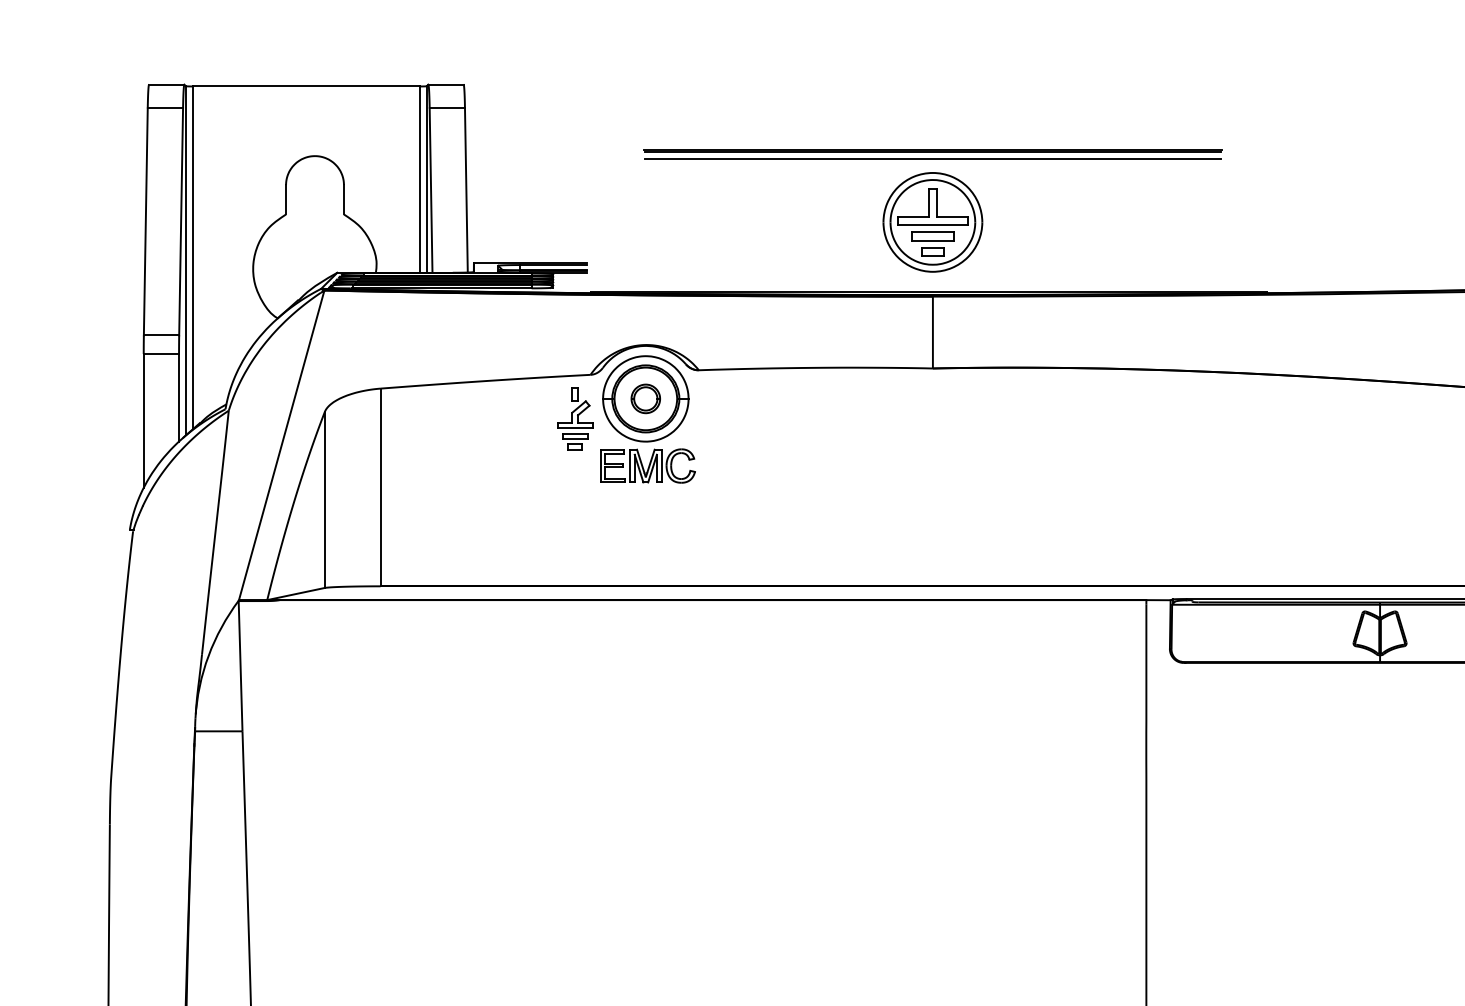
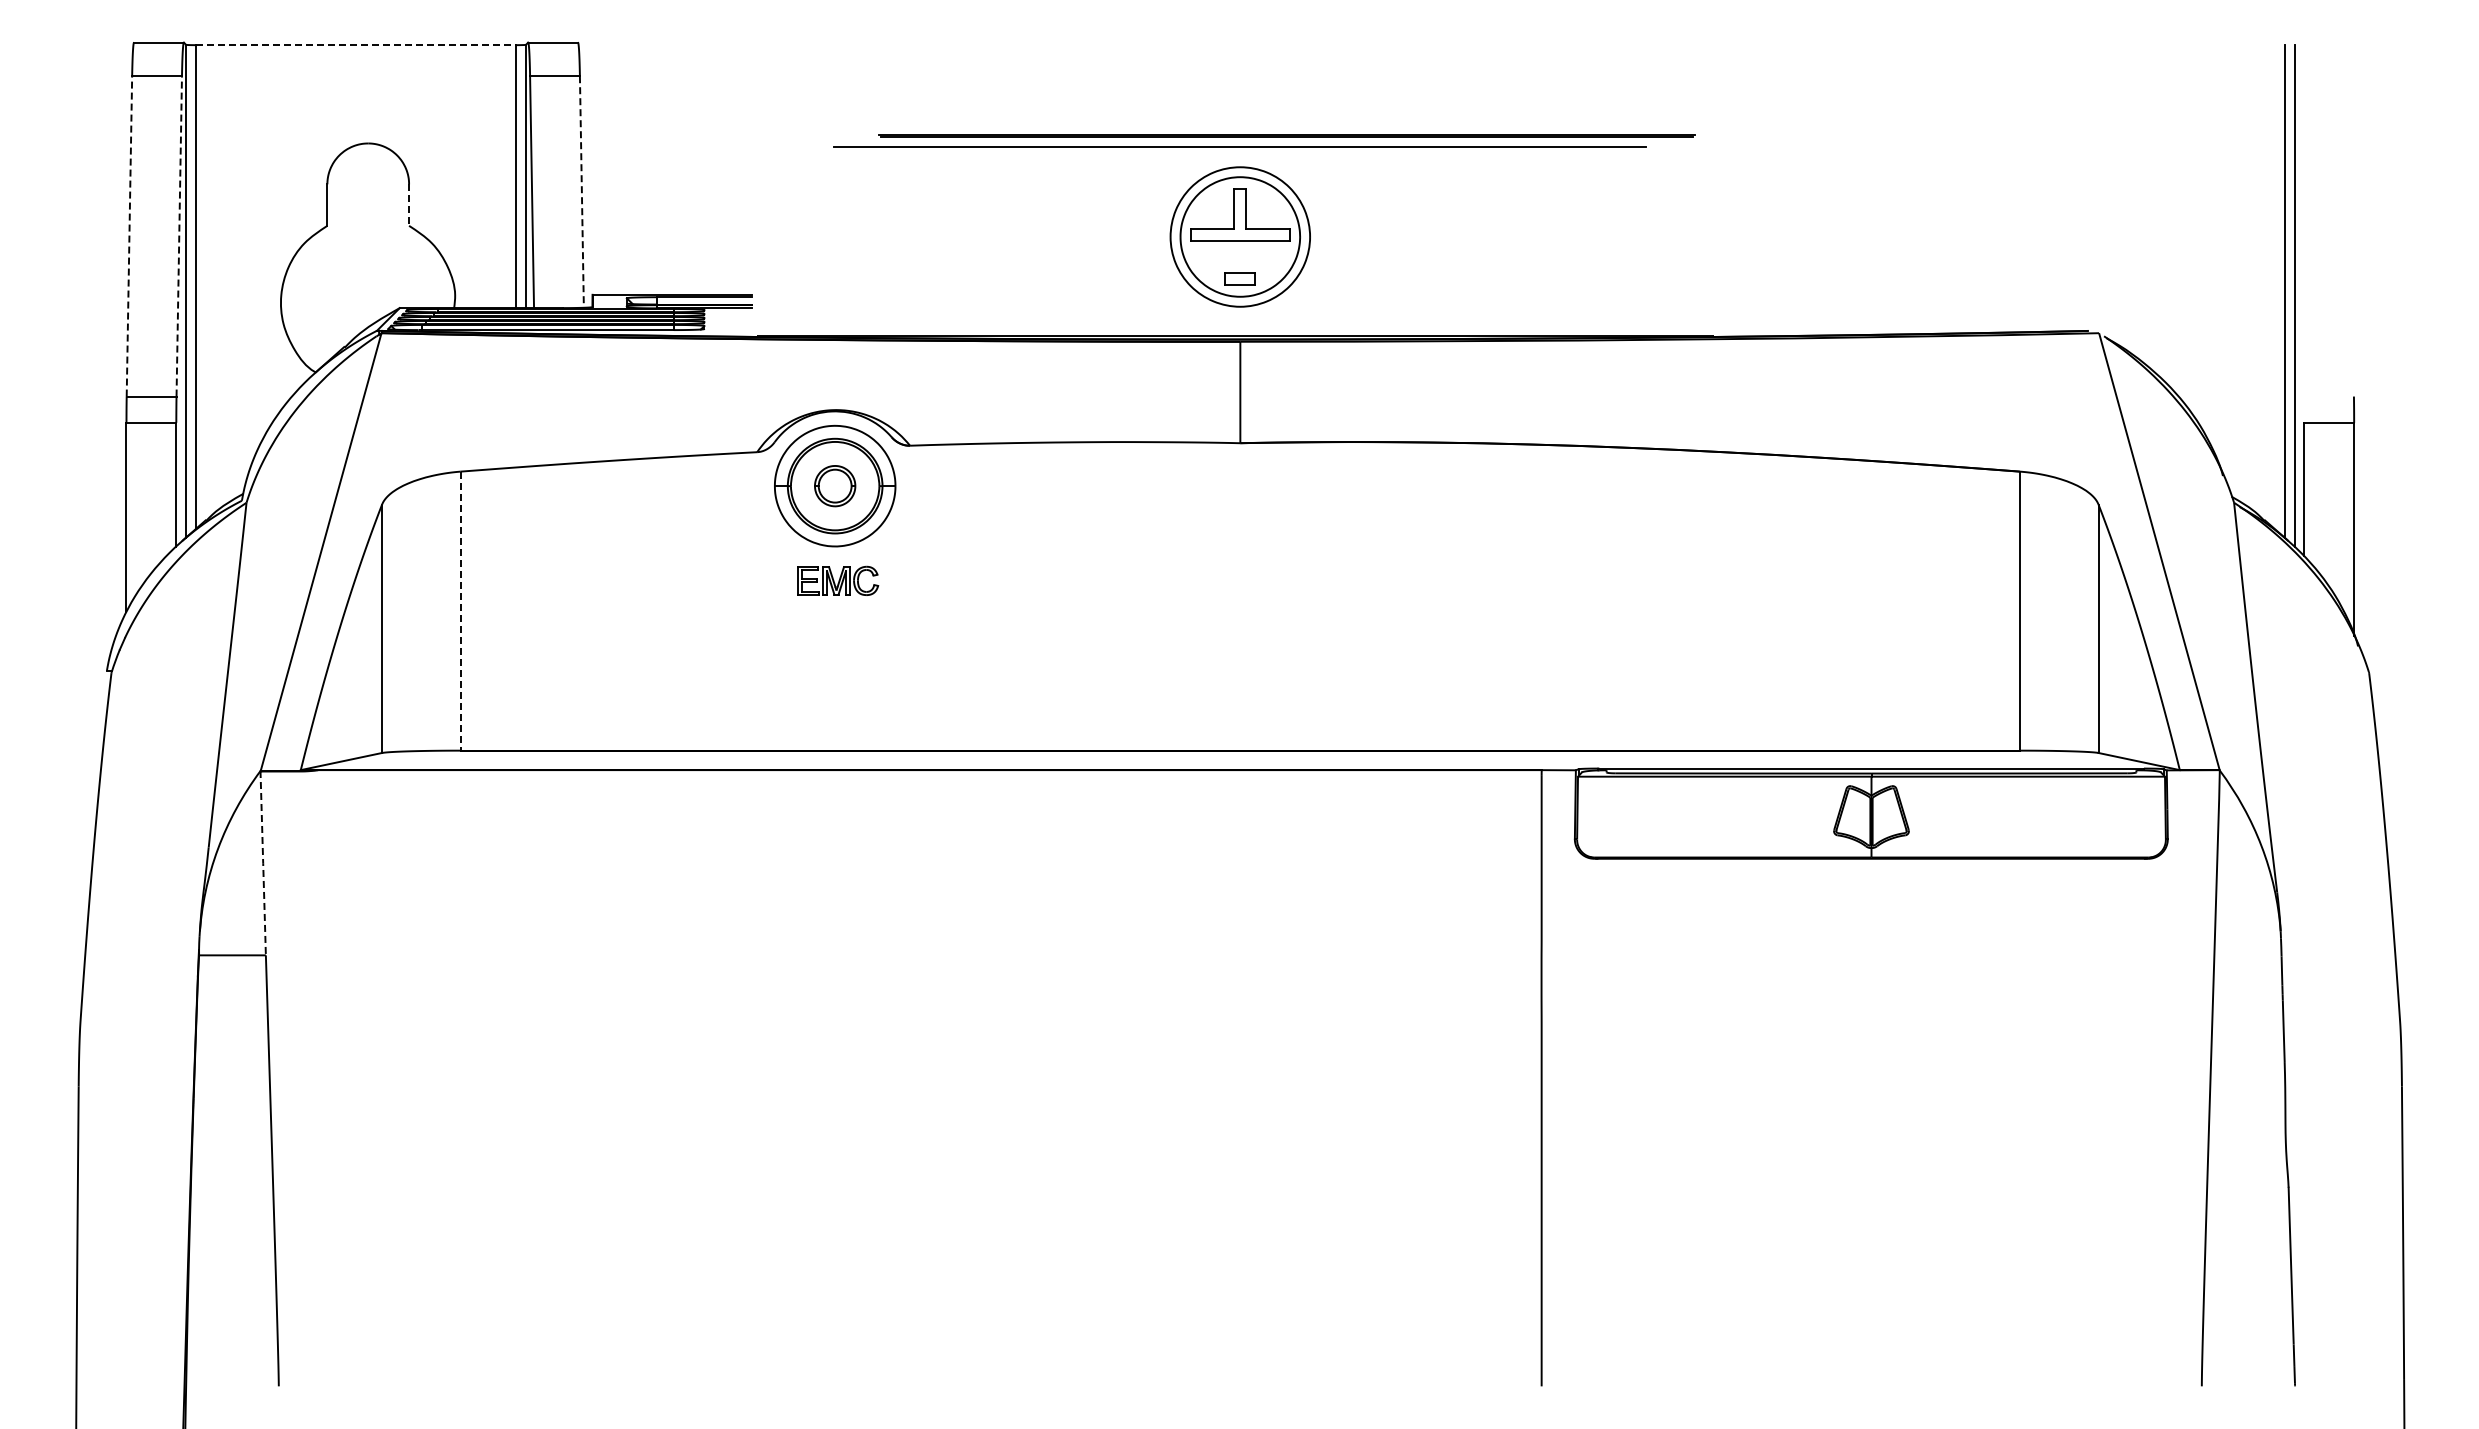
line: (306, 86) -> (356, 45), solid -> dashed
line: (932, 150) -> (1286, 135), moved
line: (466, 190) -> (581, 192), solid -> dashed
line: (344, 200) -> (409, 205), solid -> dashed
line: (145, 221) -> (129, 235), solid -> dashed
line: (181, 221) -> (179, 235), solid -> dashed
part: (932, 236) -> (1239, 256), removed
part: (575, 419) -> (735, 514), removed
part: (648, 465) -> (838, 580), size x0.6
line: (380, 487) -> (460, 611), solid -> dashed
line: (240, 666) -> (263, 863), solid -> dashed

